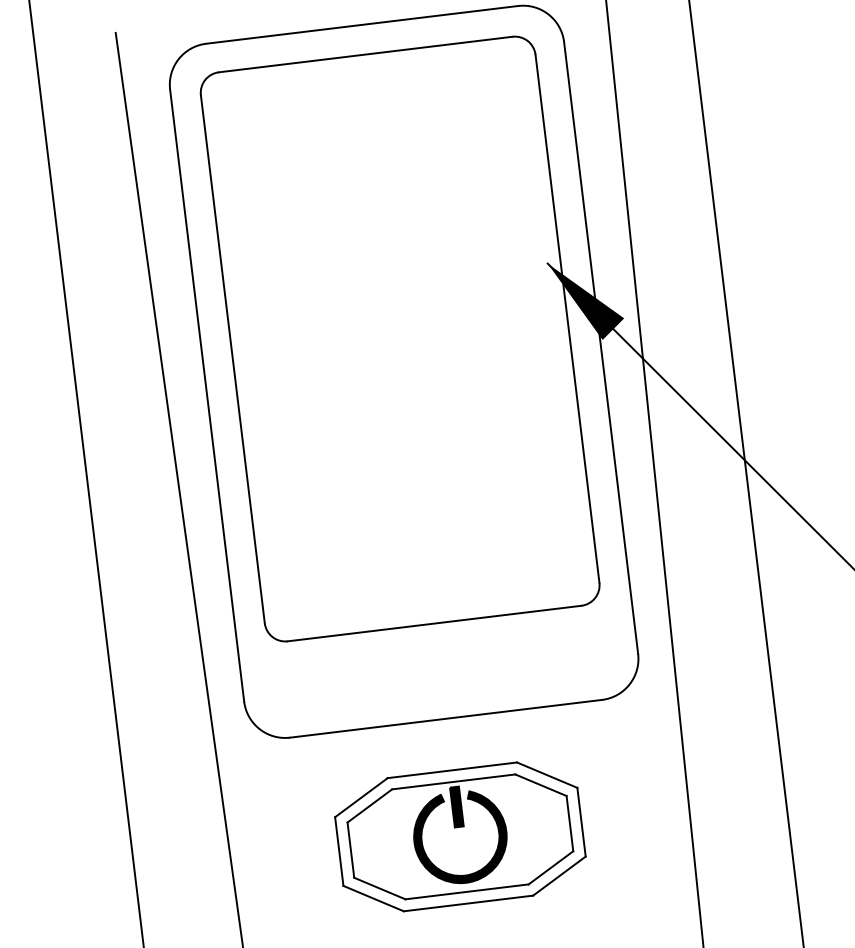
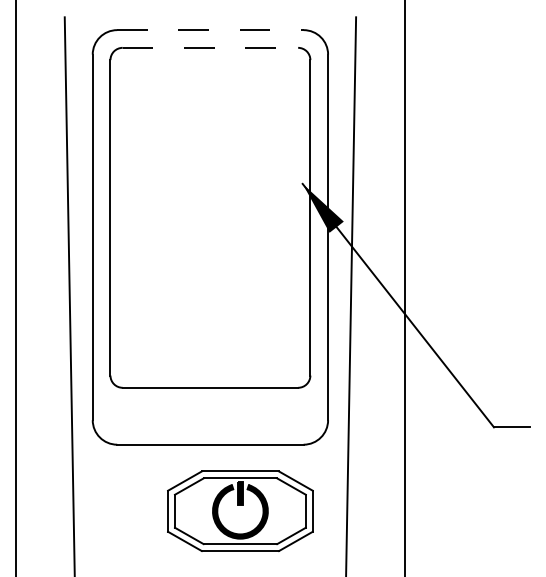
line: (362, 25) -> (210, 30), solid -> dashed
line: (365, 53) -> (210, 47), solid -> dashed
part: (460, 835) -> (240, 510), moved

